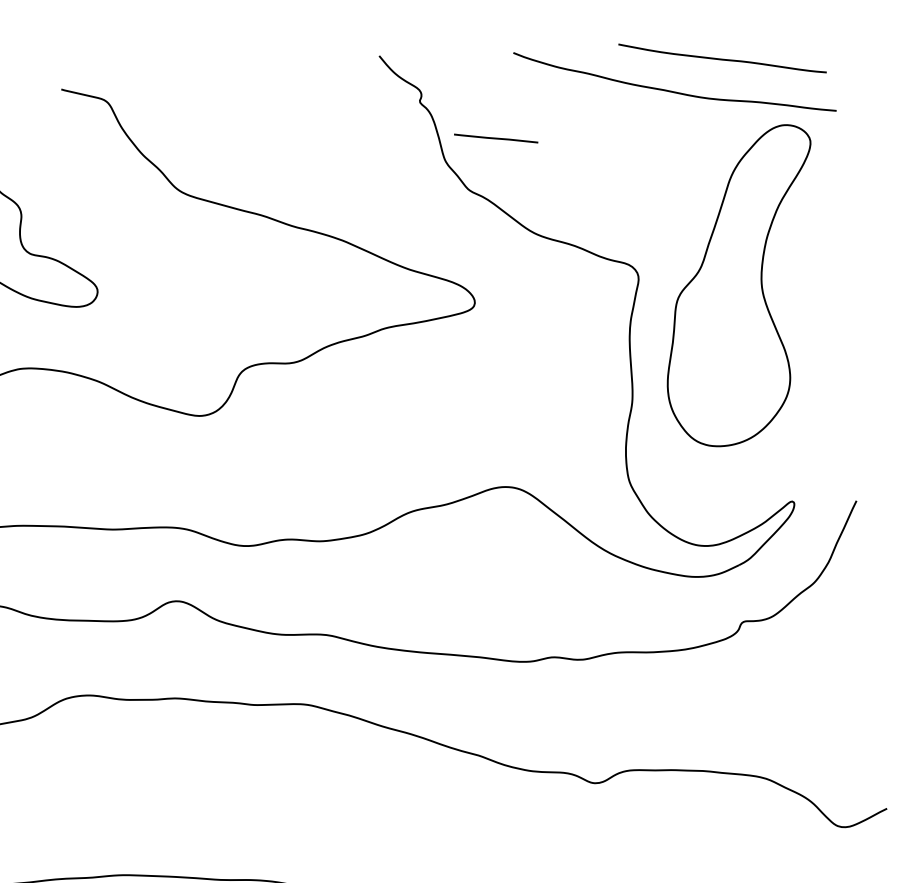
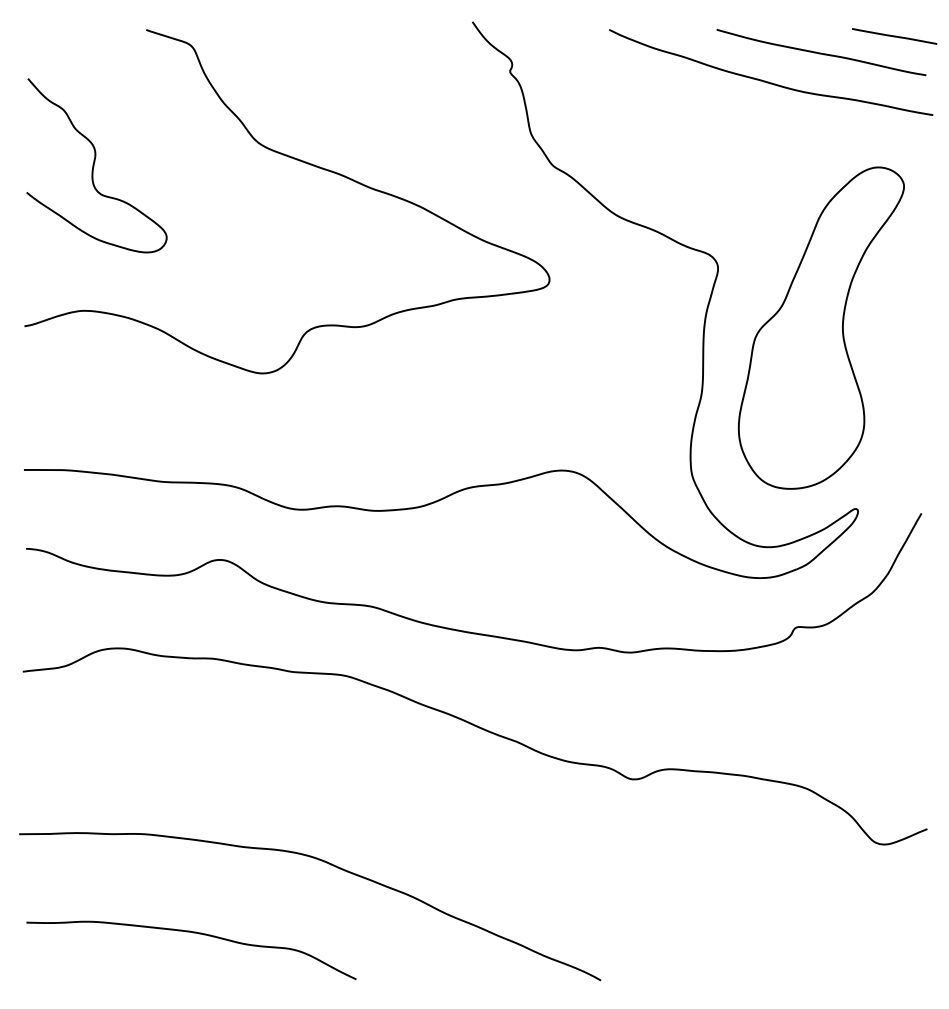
line: (496, 138) -> (894, 36), moved
part: (739, 286) -> (820, 327), moved

